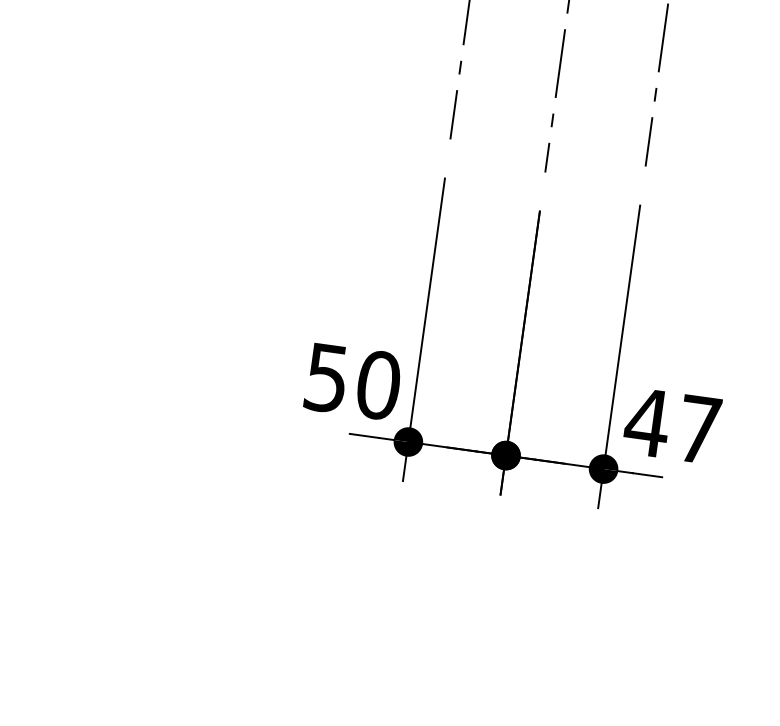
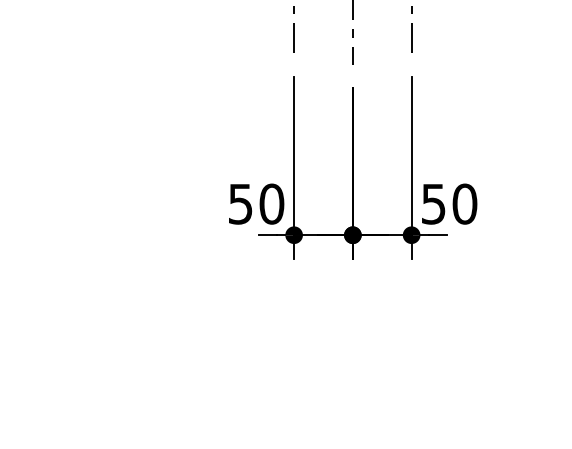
text: (672, 424) -> (448, 203), 47 -> 50

